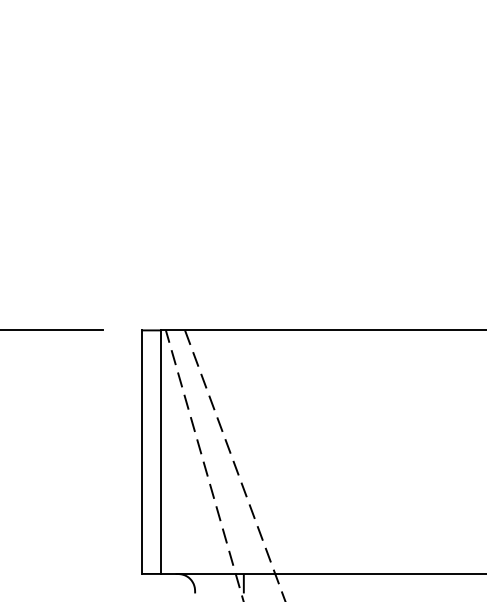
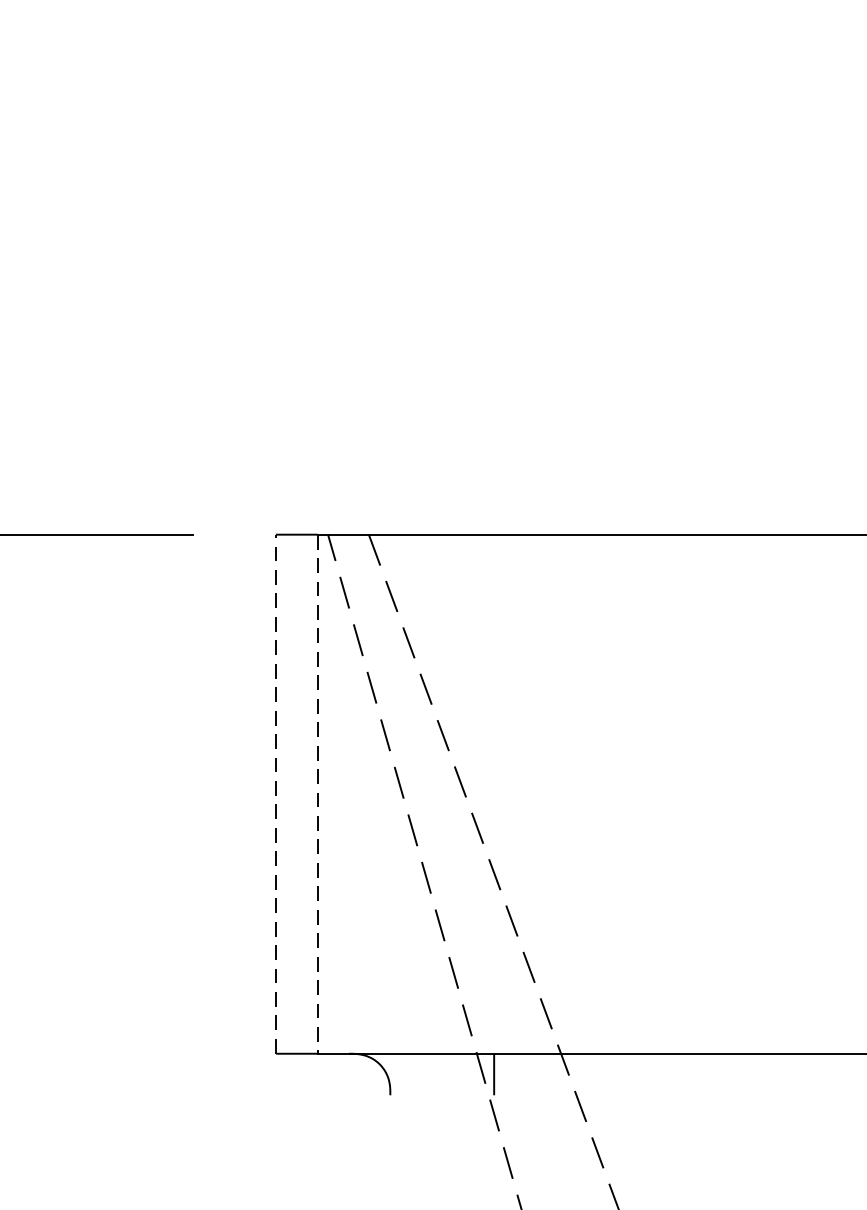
line: (141, 452) -> (276, 794), solid -> dashed
line: (161, 452) -> (318, 794), solid -> dashed

